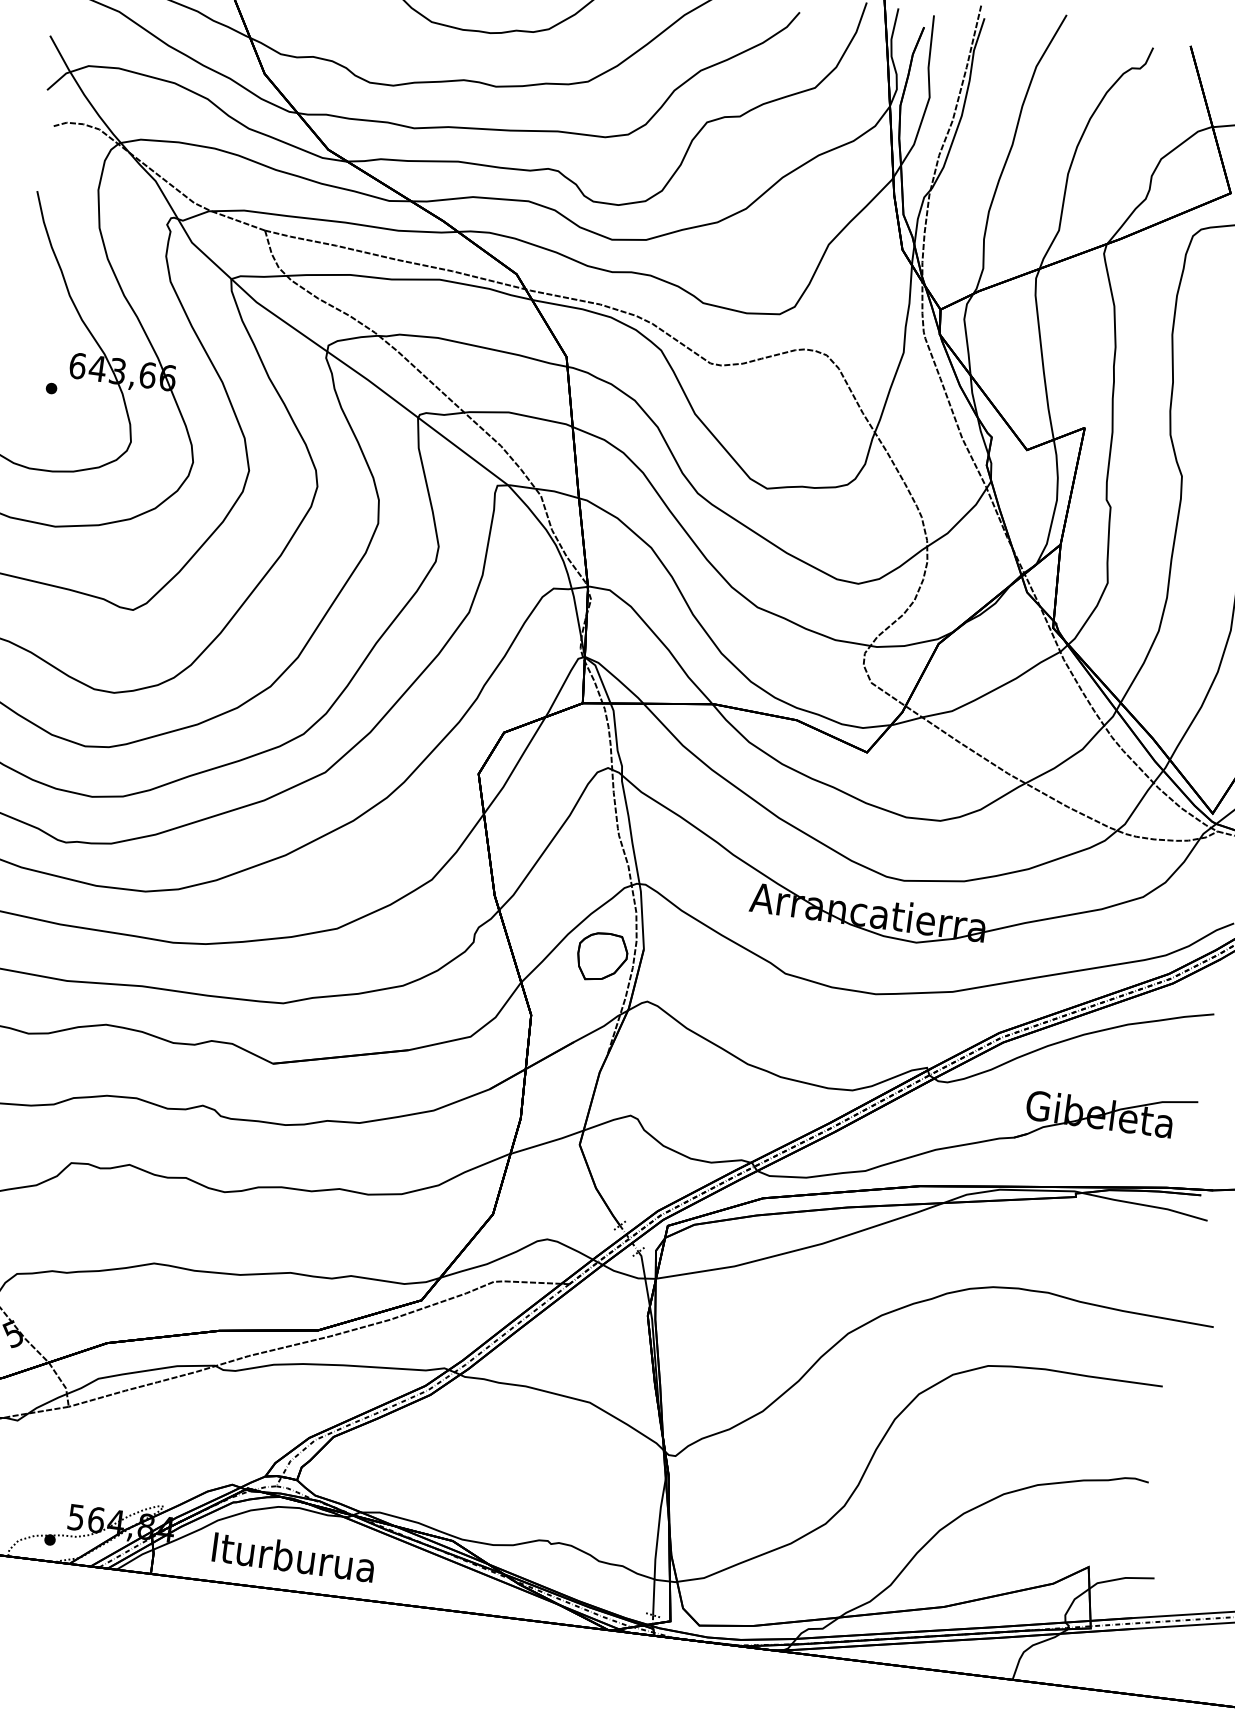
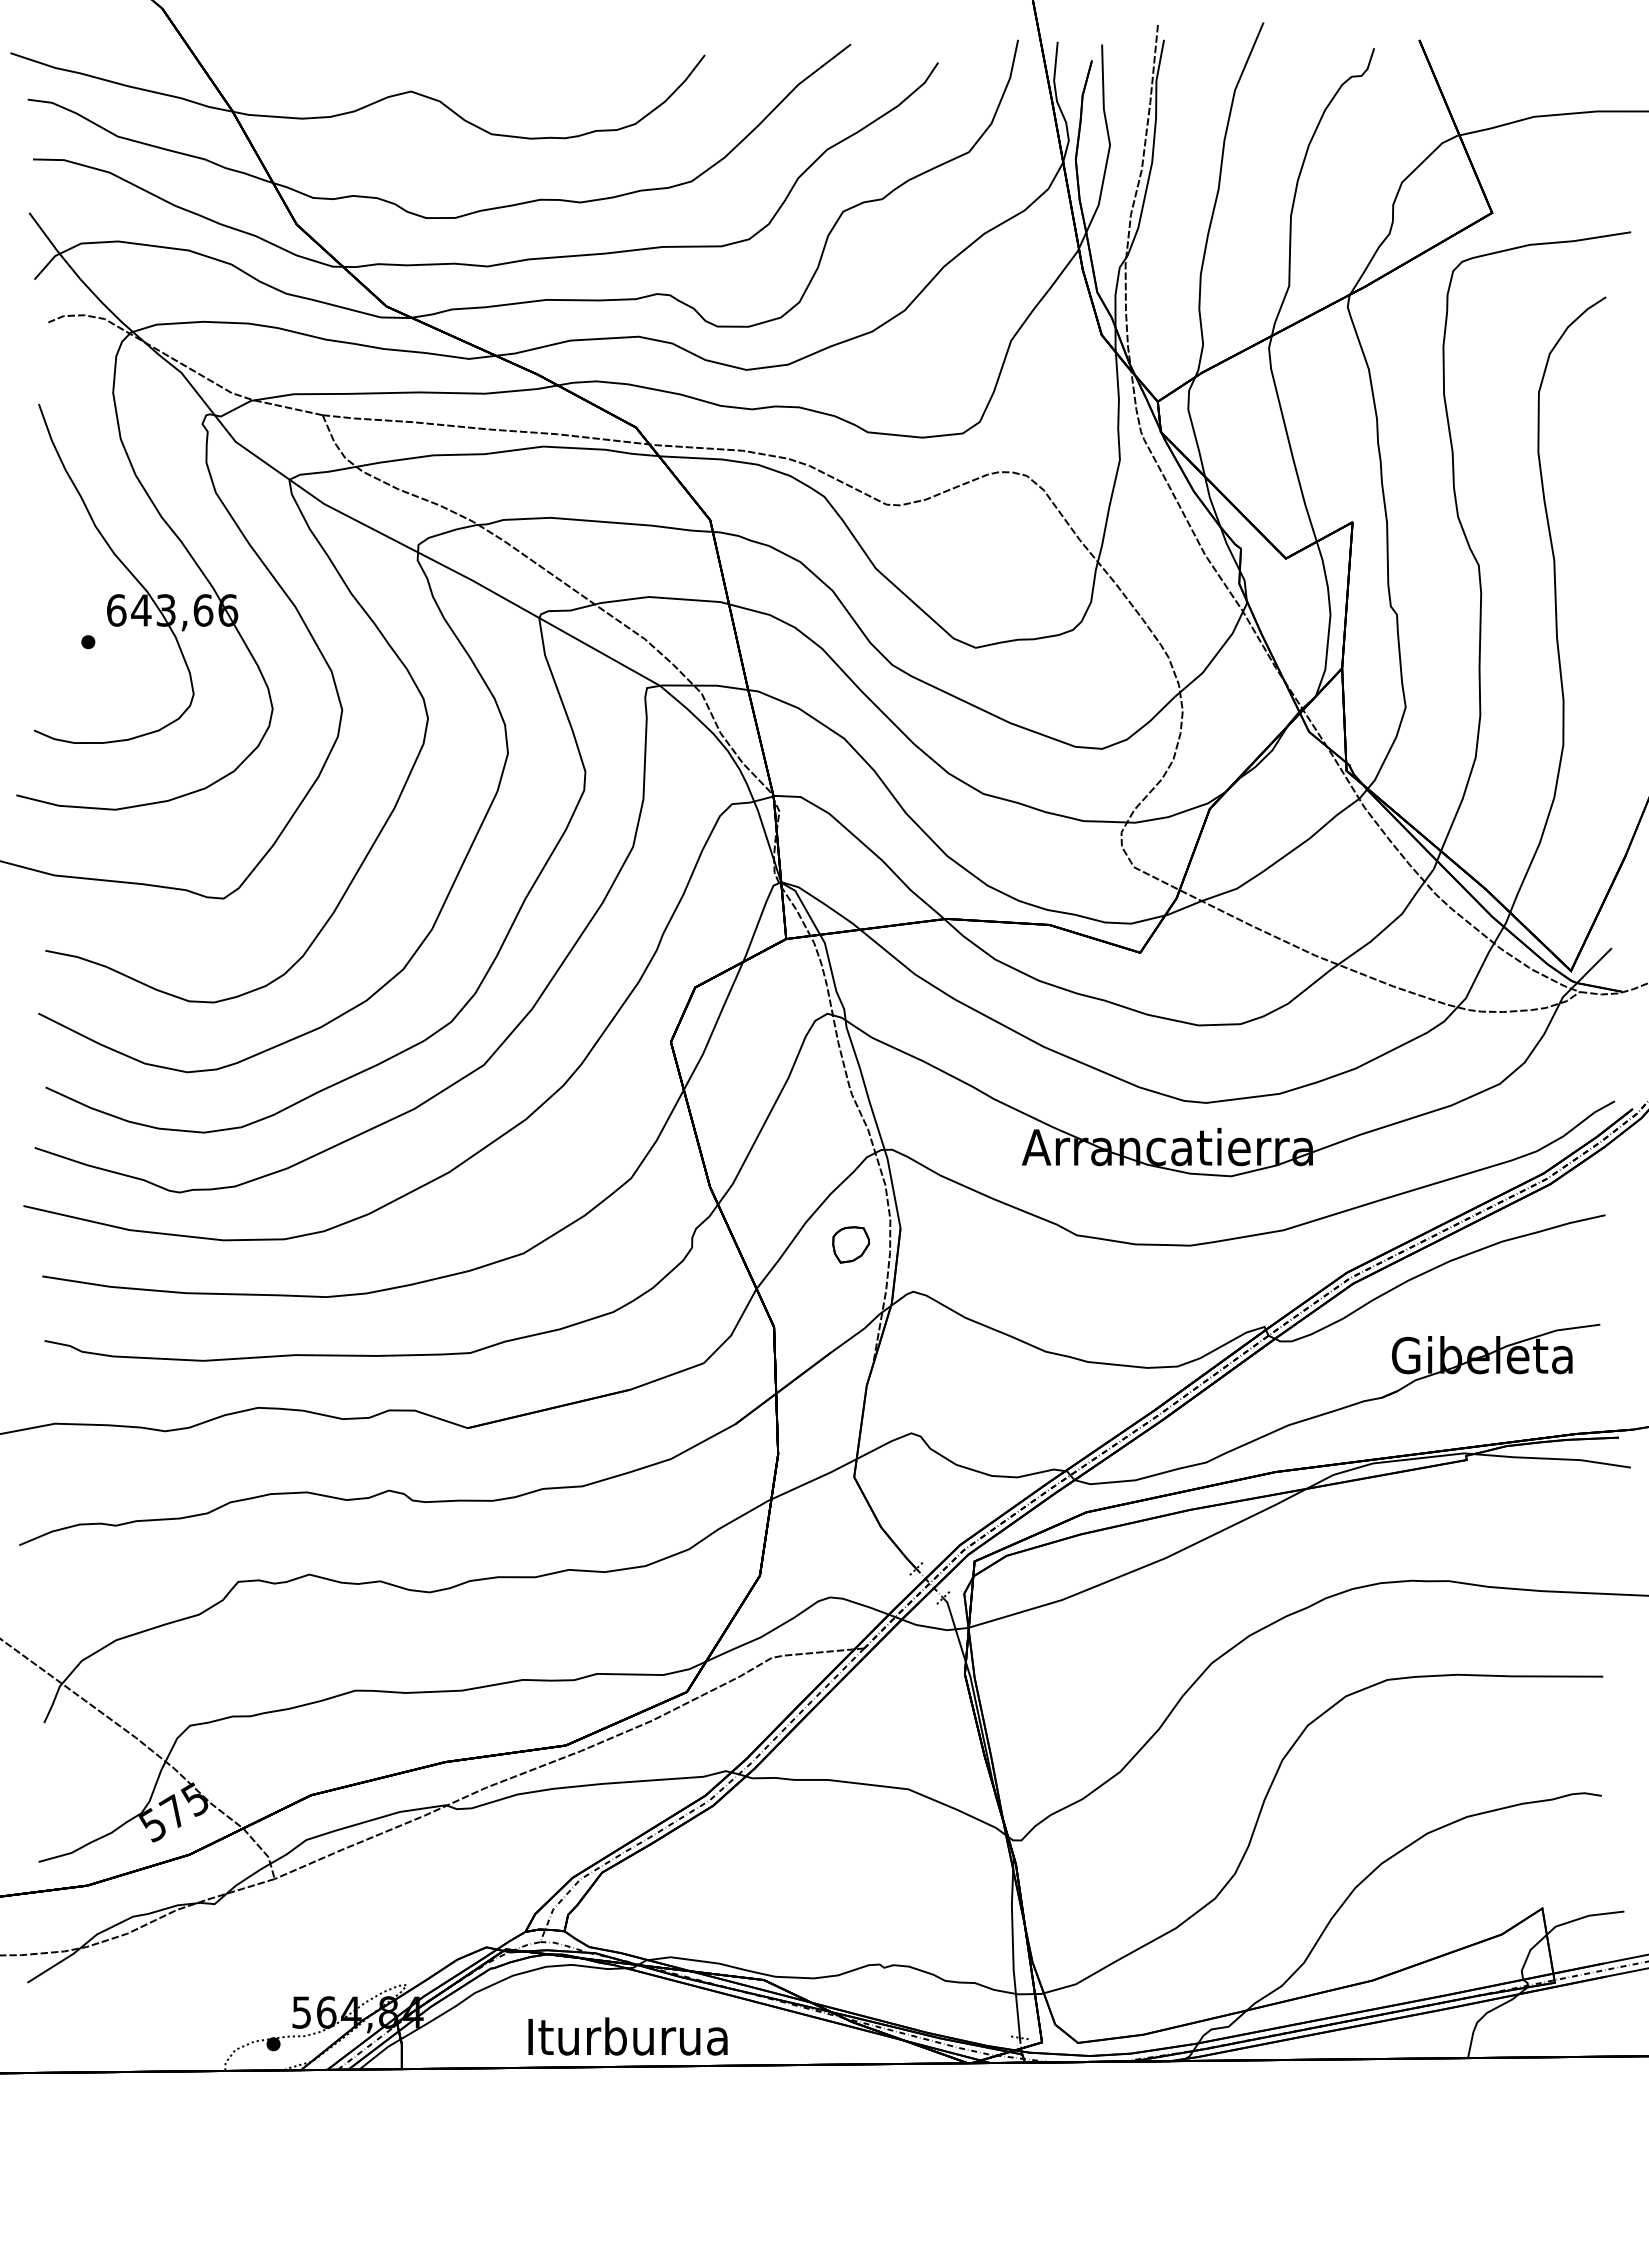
part: (601, 956) -> (850, 1244), size x0.6
text: (293, 1557) -> (627, 2036), moved

